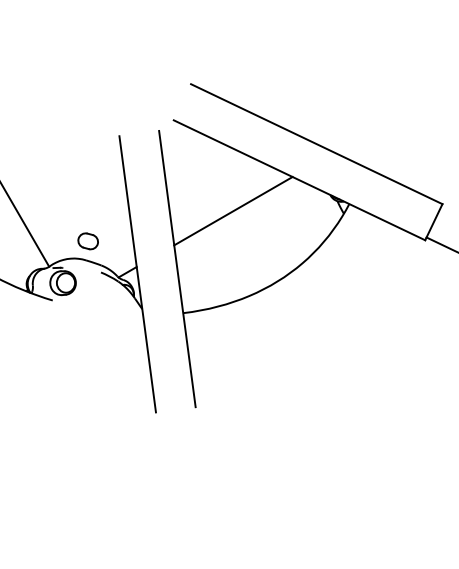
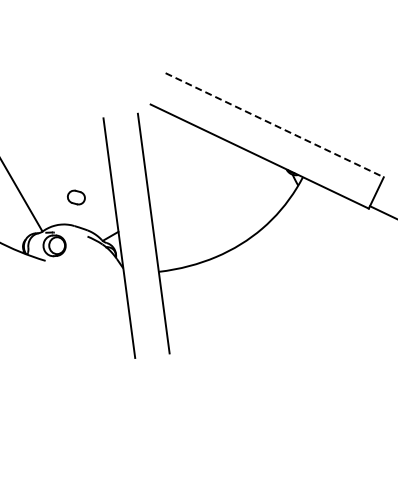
line: (316, 144) -> (274, 125), solid -> dashed
line: (233, 211) -> (202, 183), removed
part: (88, 241) -> (76, 197), moved

